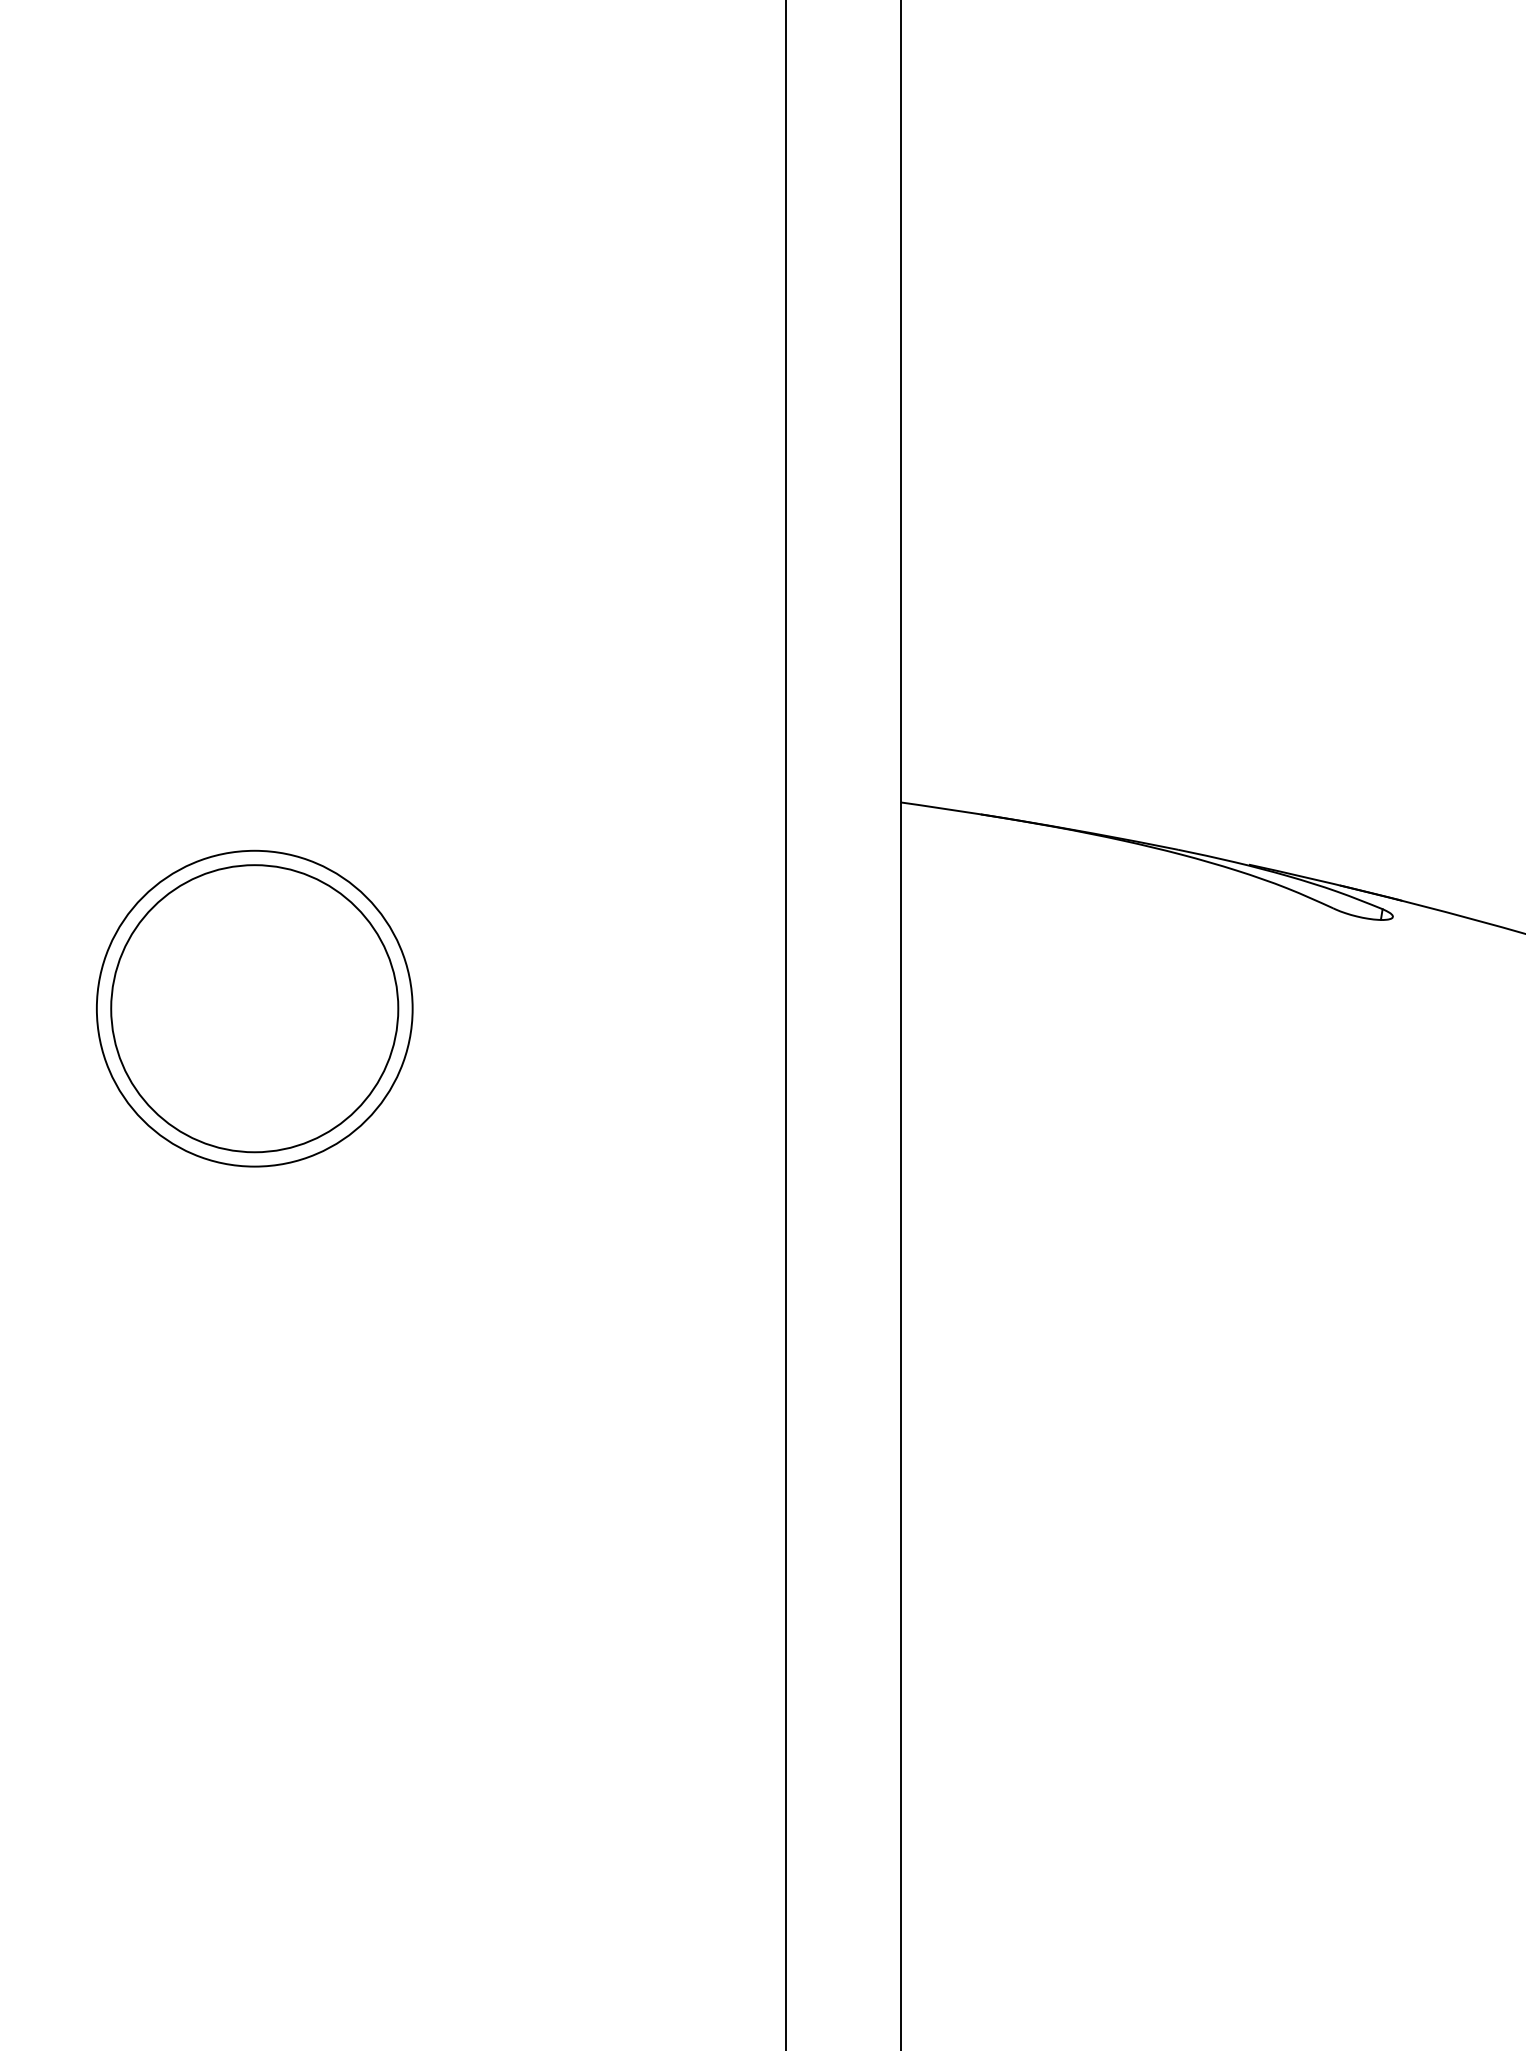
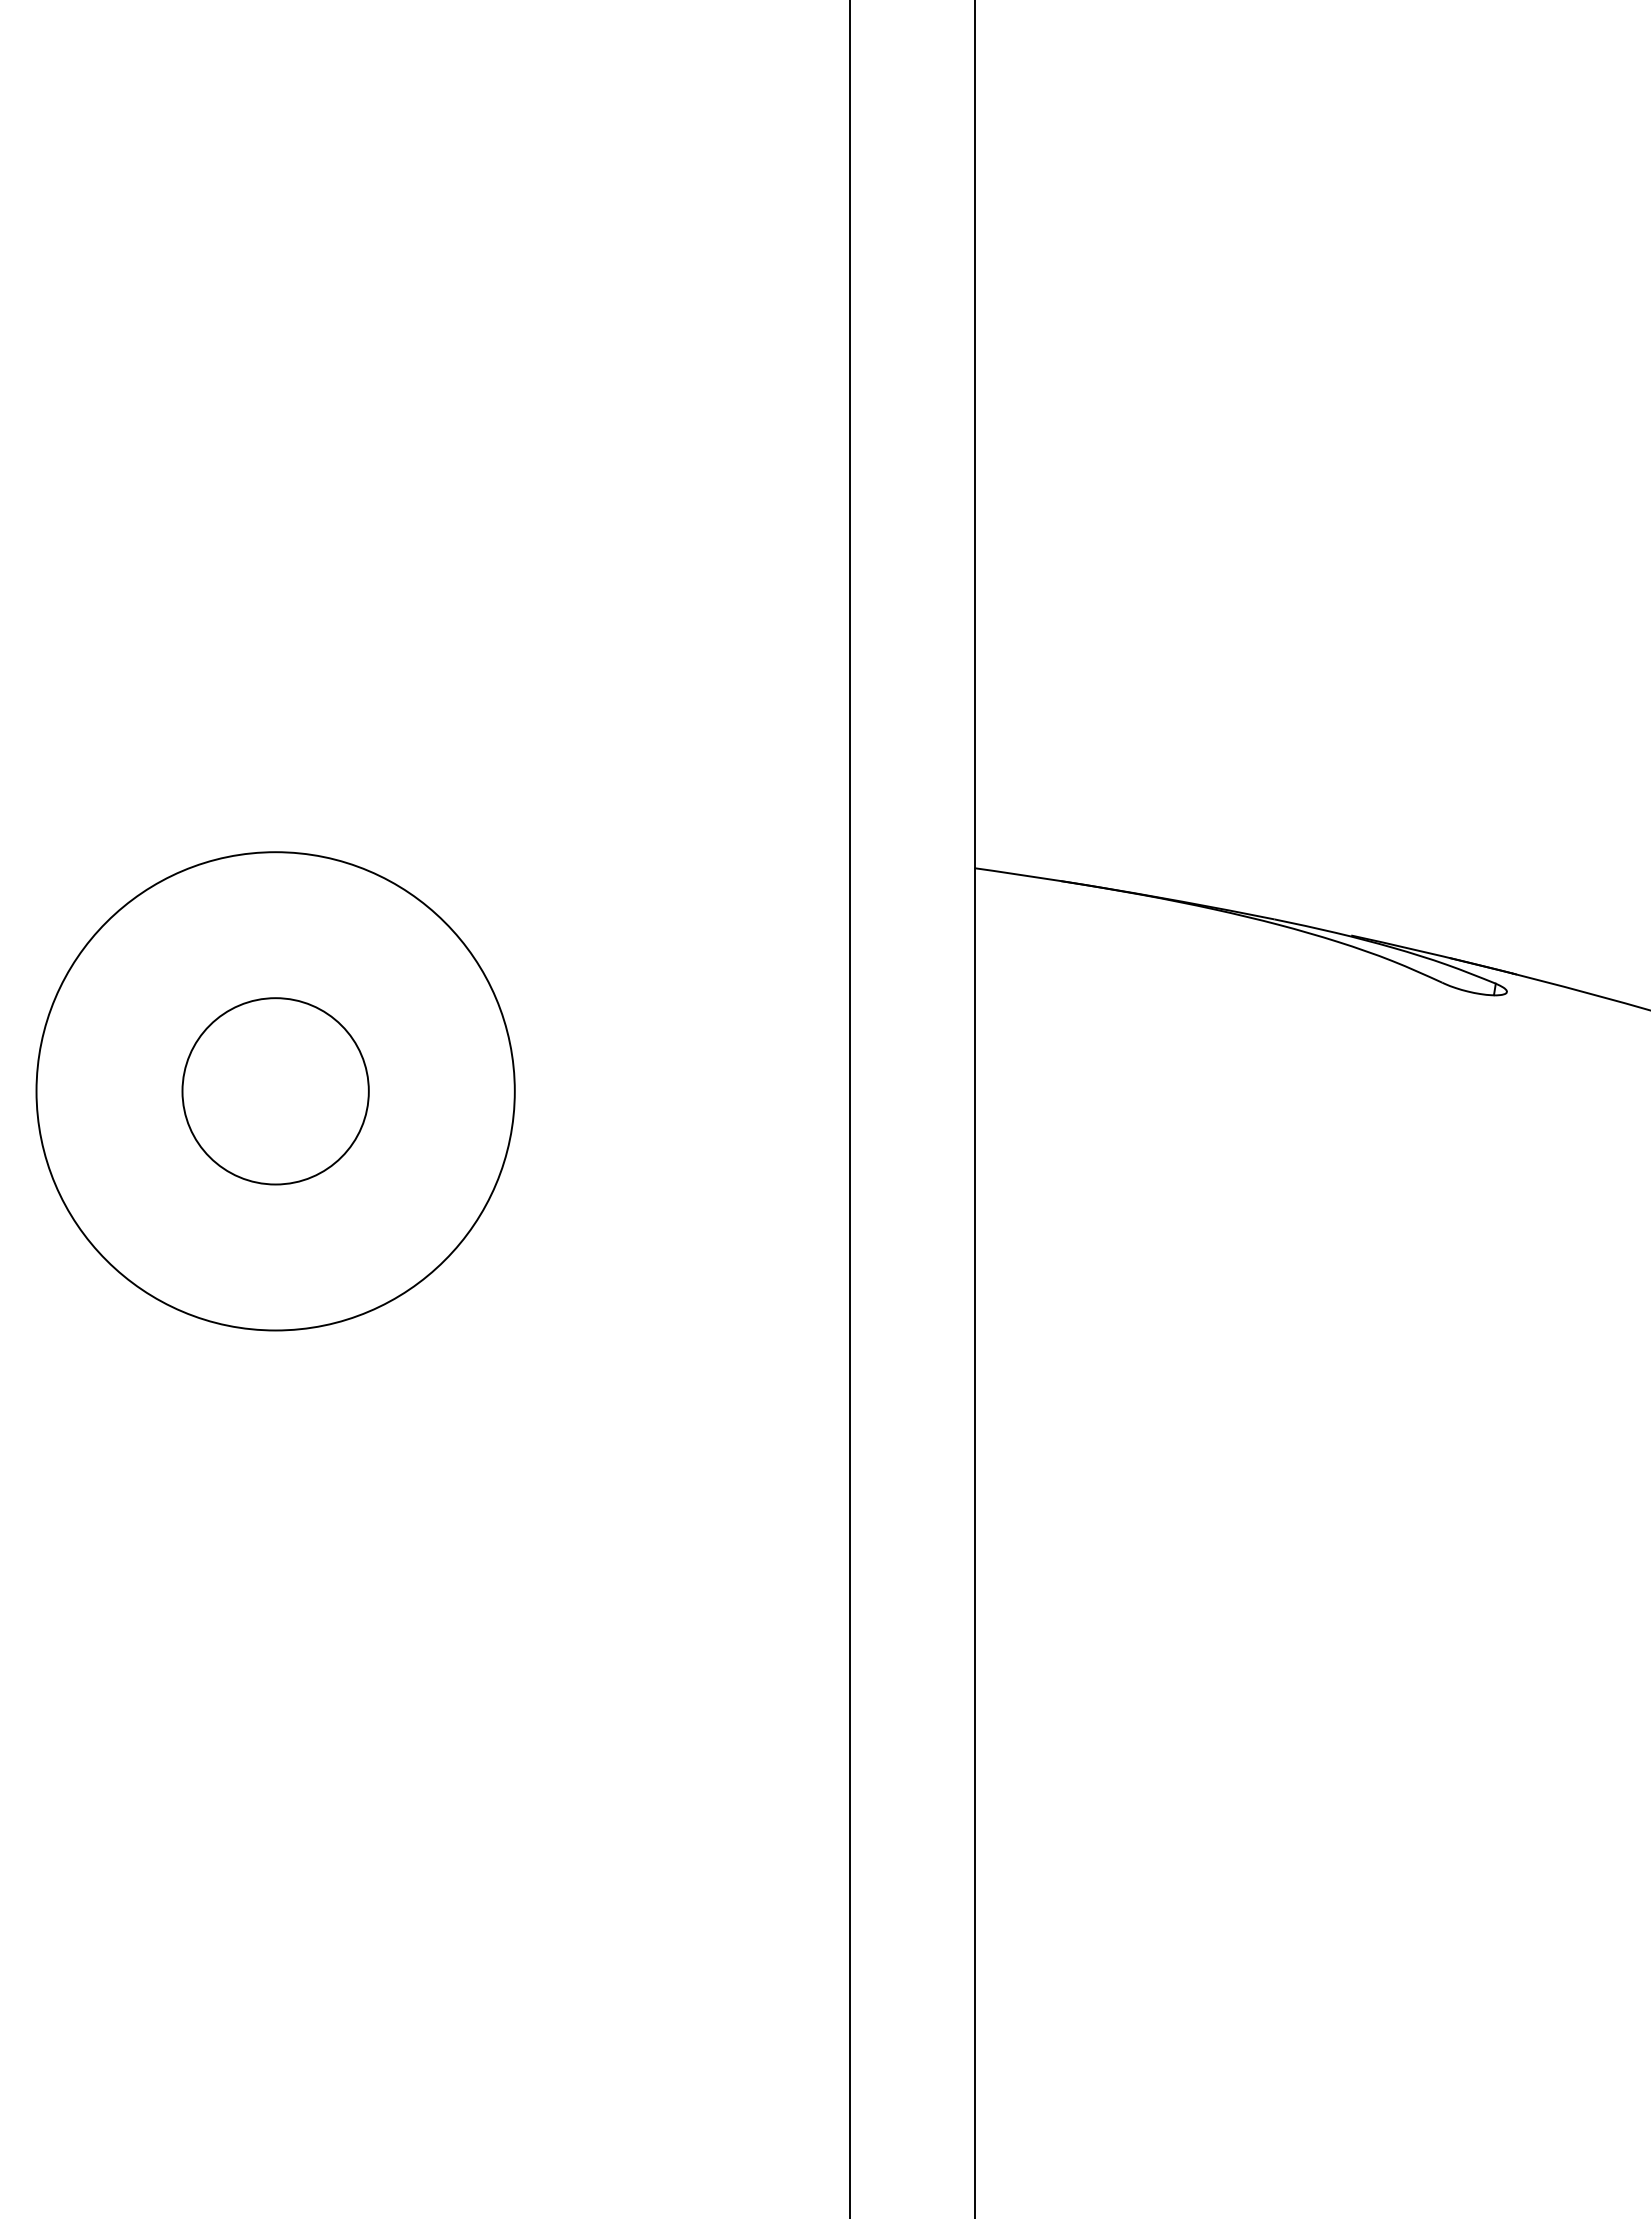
circle: (254, 1008) -> (275, 1091), size x0.6
circle: (254, 1008) -> (275, 1091), size x1.4

